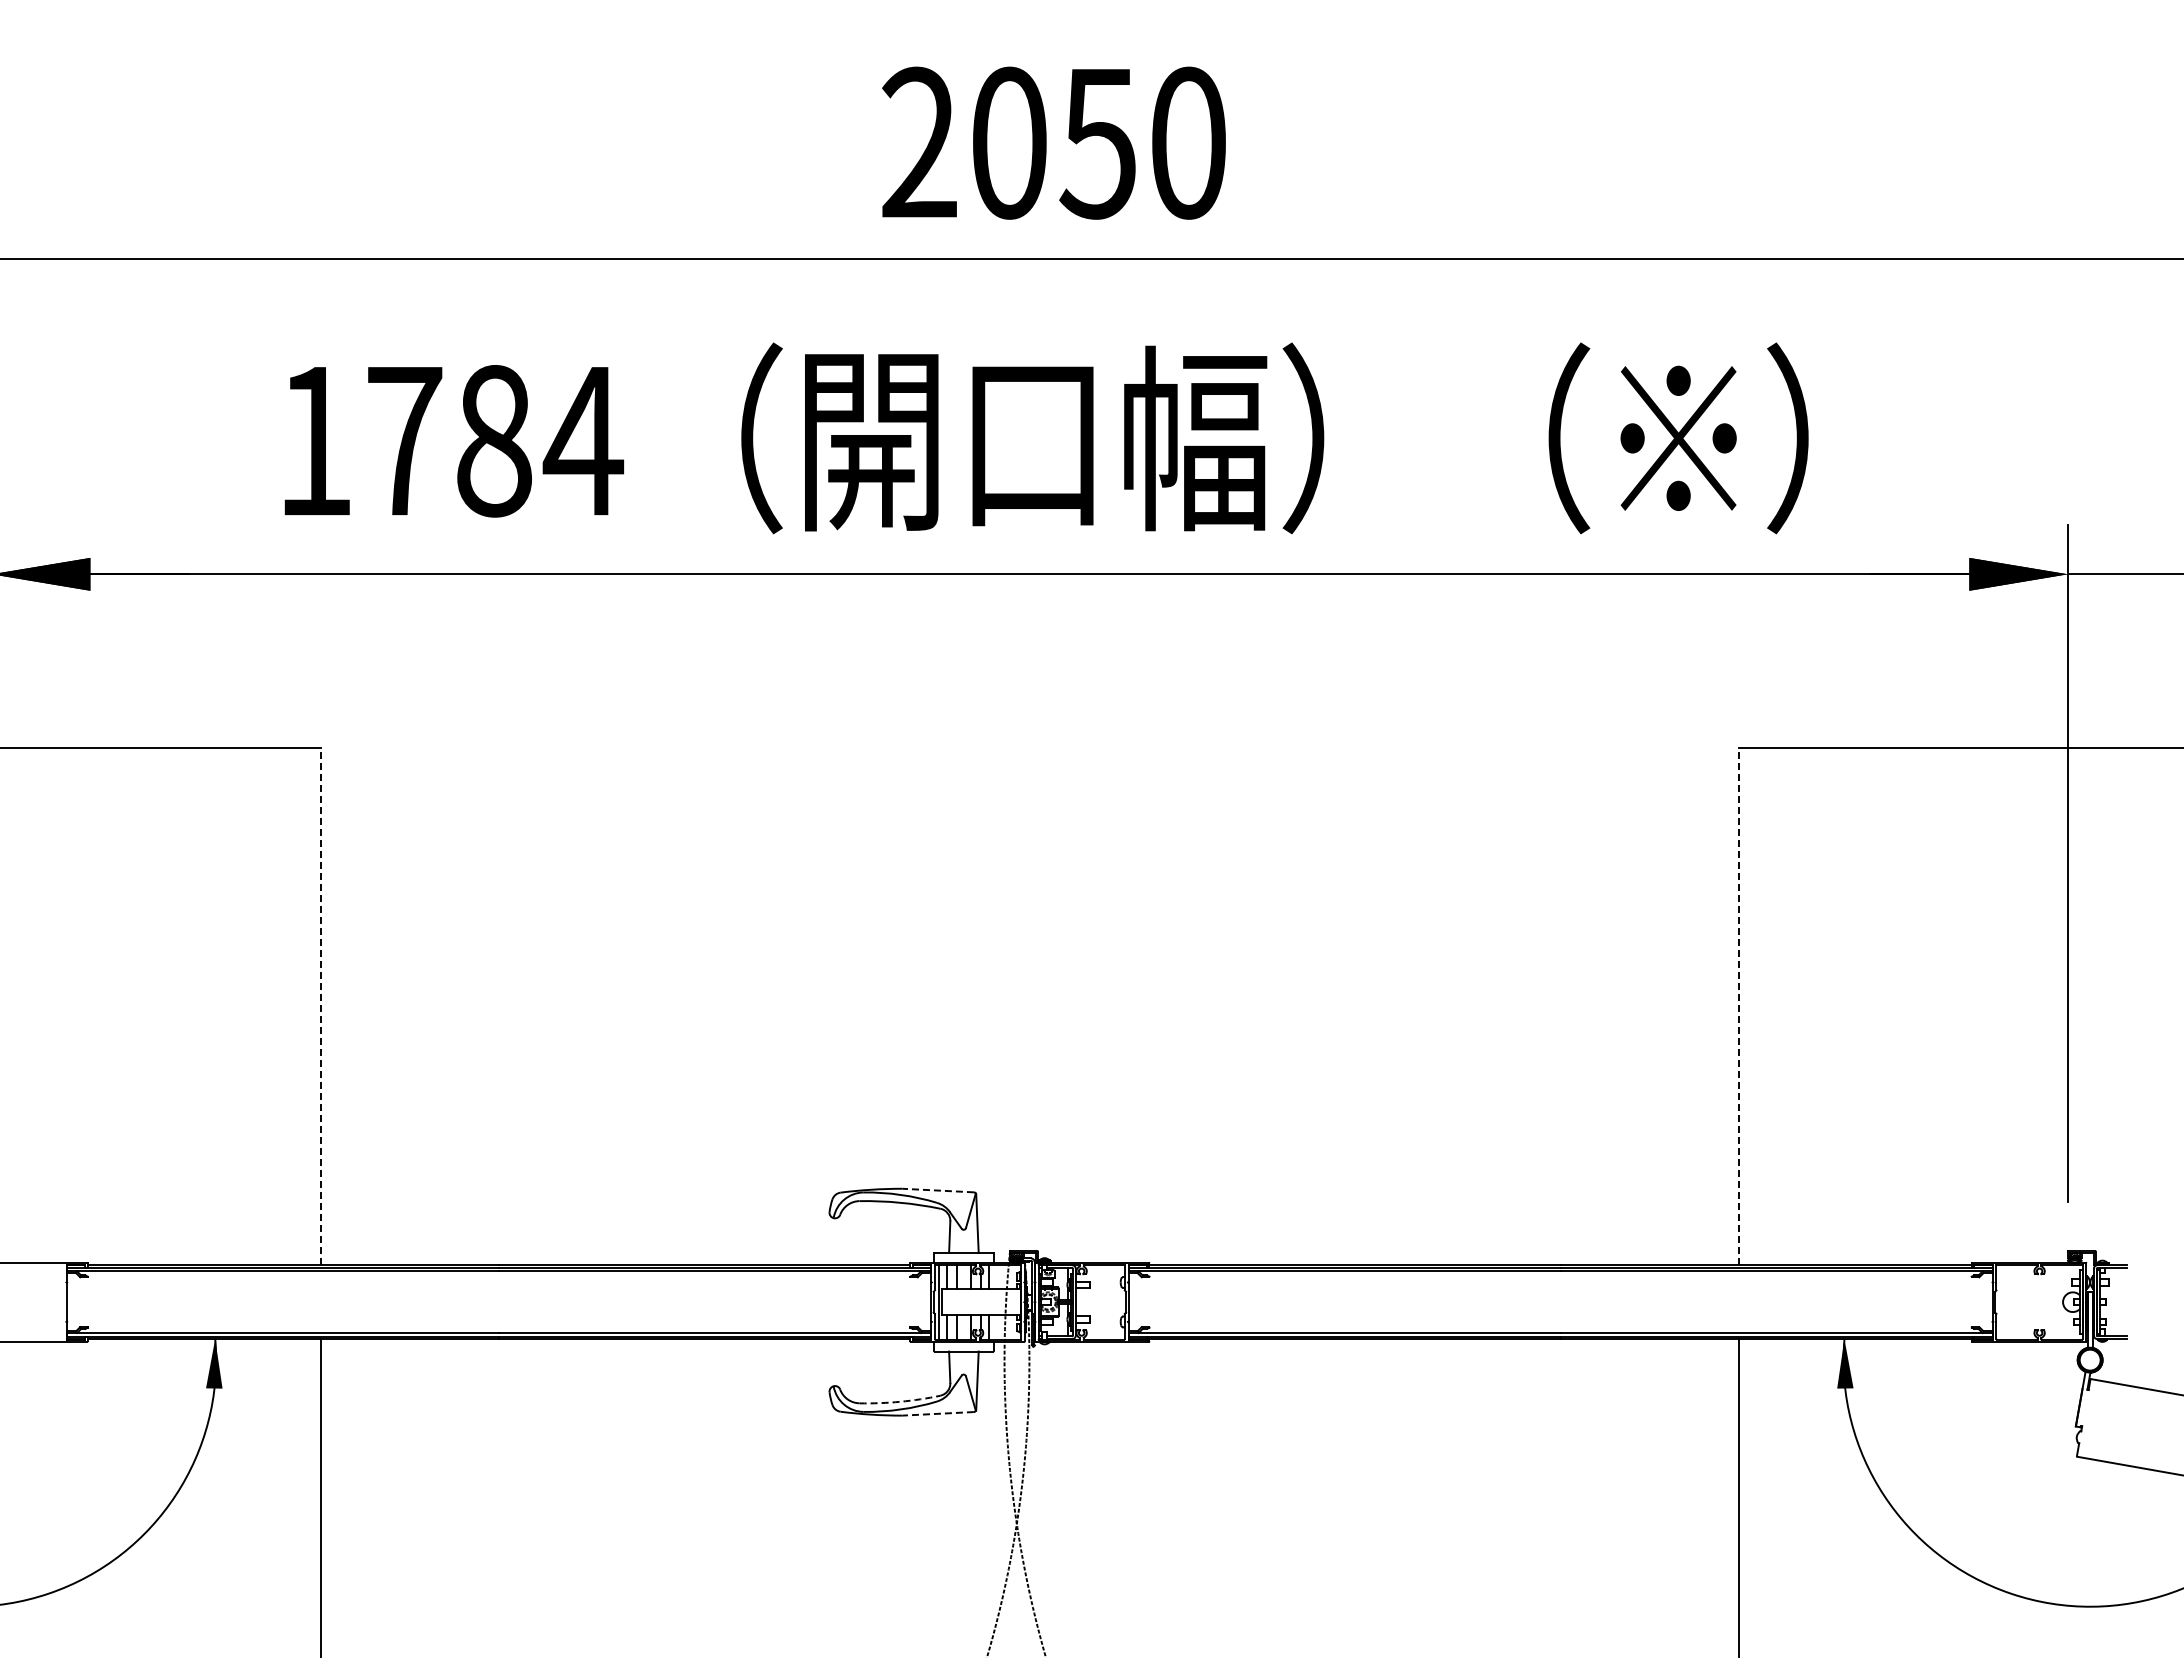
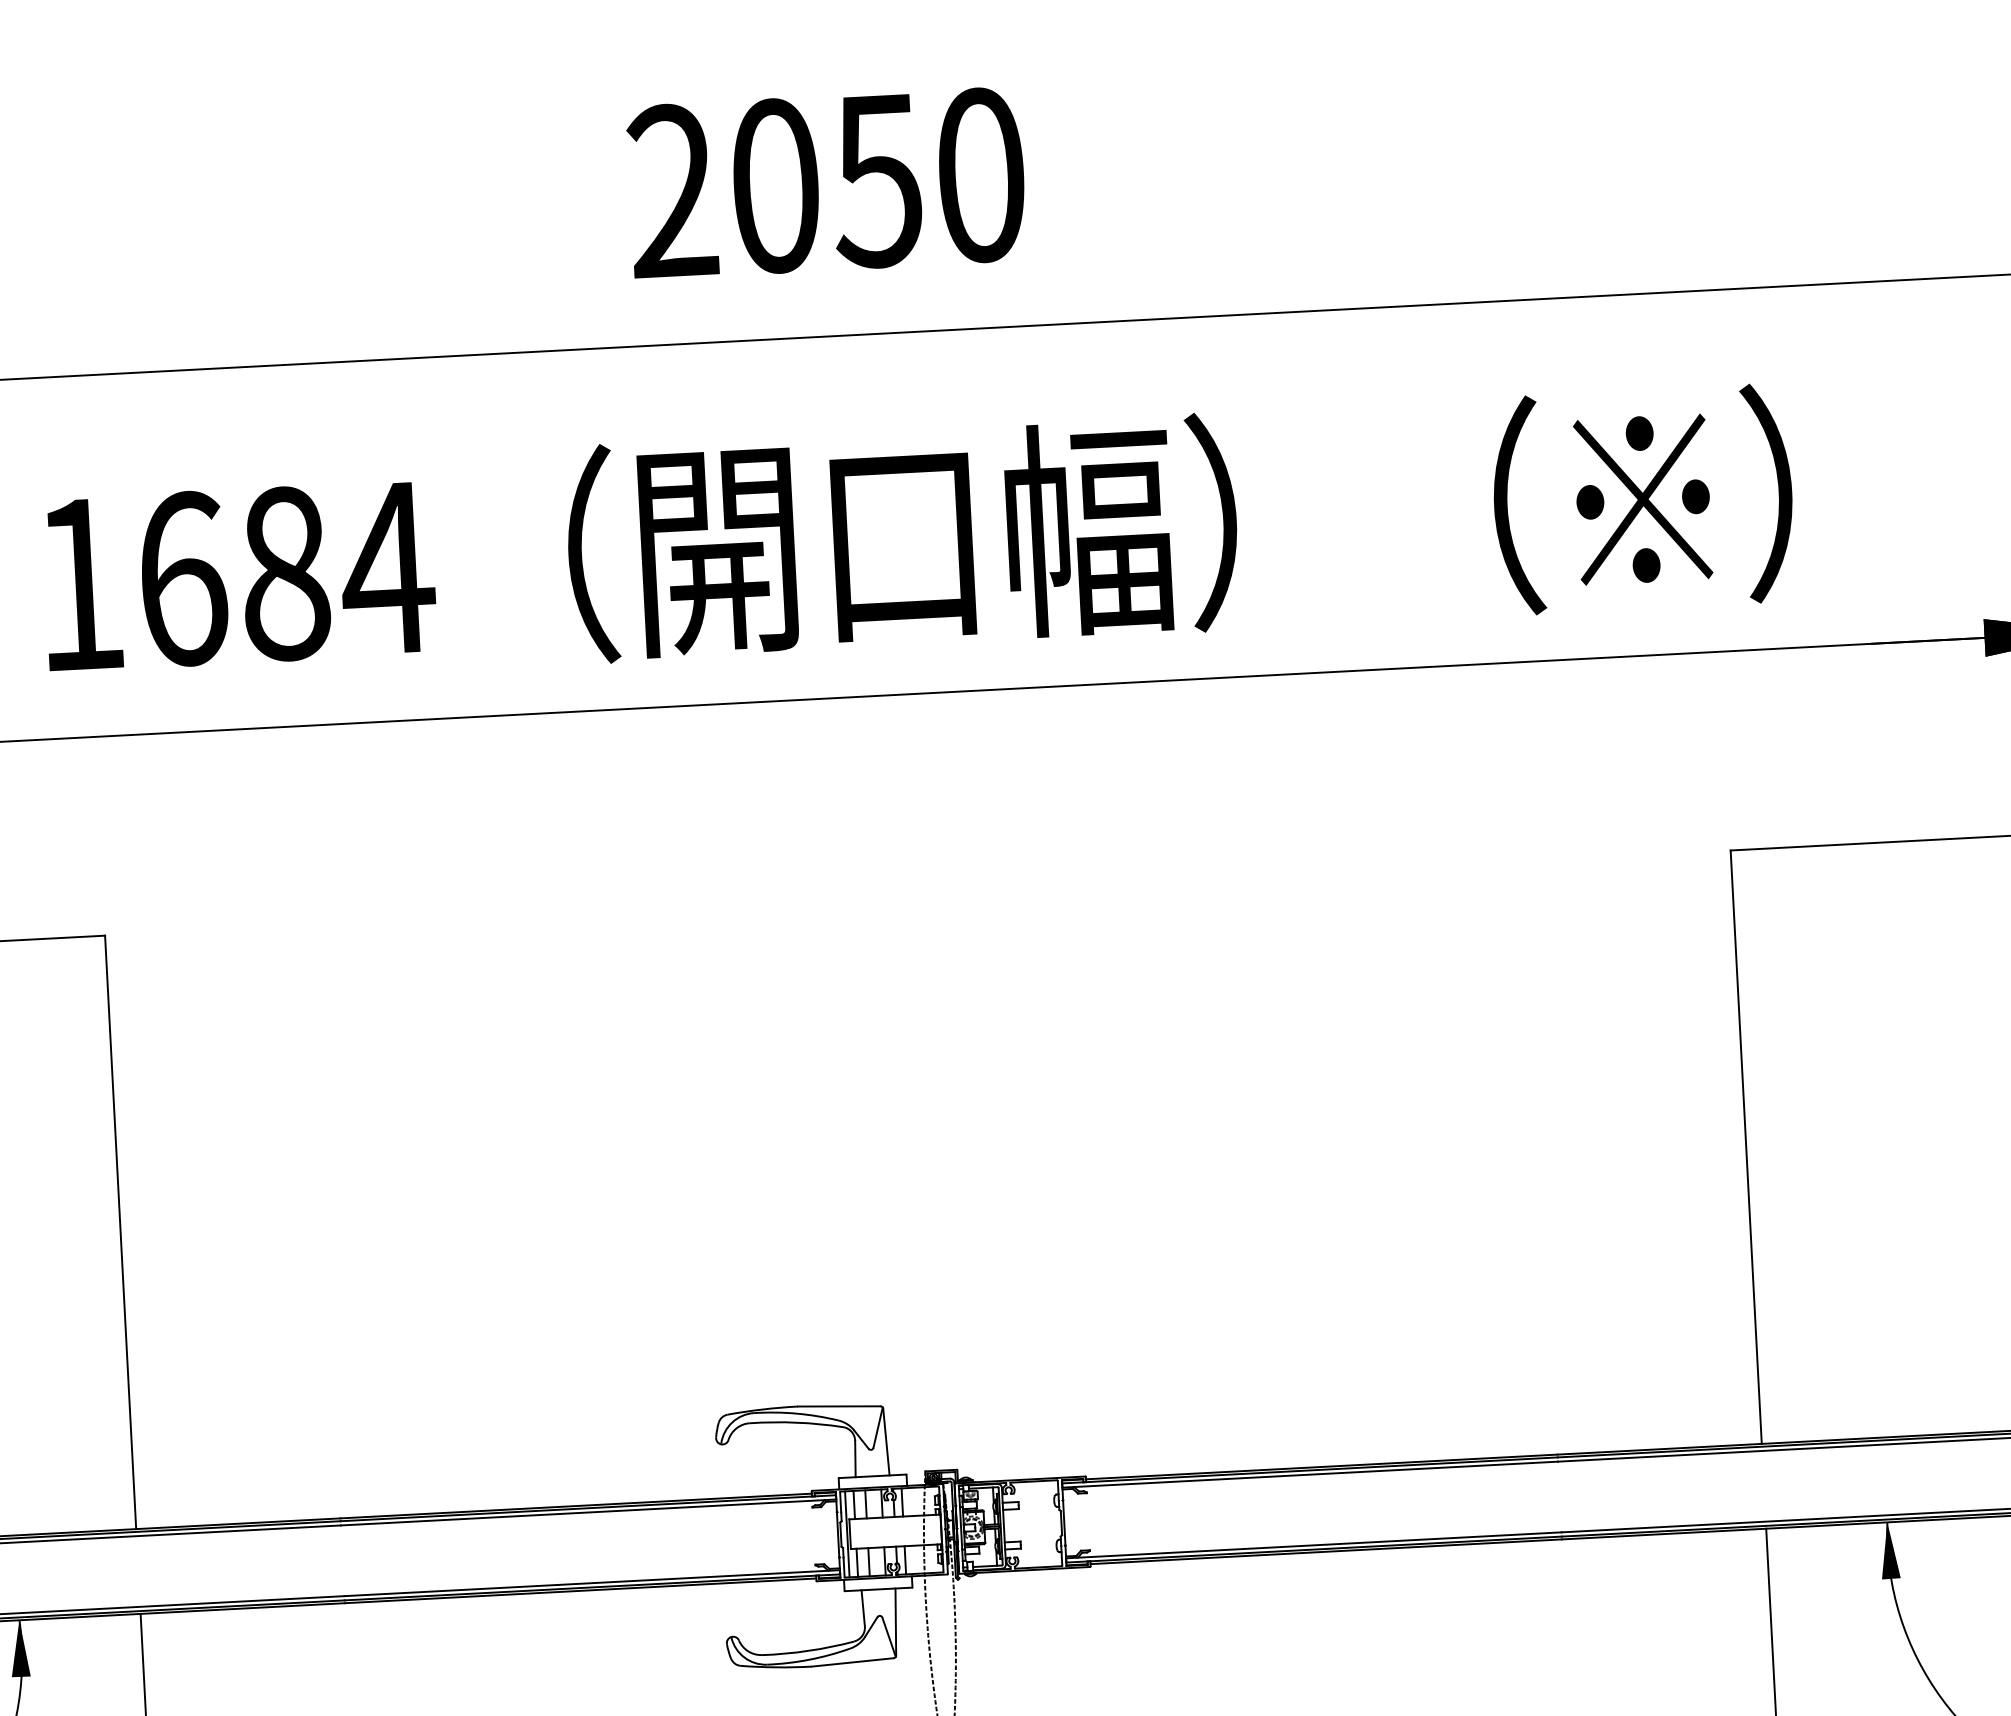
text: (1053, 142) -> (826, 182), moved
text: (405, 440) -> (183, 578), 1784 -> 1684
line: (320, 1006) -> (120, 1232), dashed -> solid
line: (1738, 1006) -> (1745, 1147), dashed -> solid
line: (938, 1190) -> (839, 1406), dashed -> solid
arc: (900, 1401) -> (808, 1650), dashed -> solid
line: (938, 1413) -> (853, 1662), dashed -> solid

